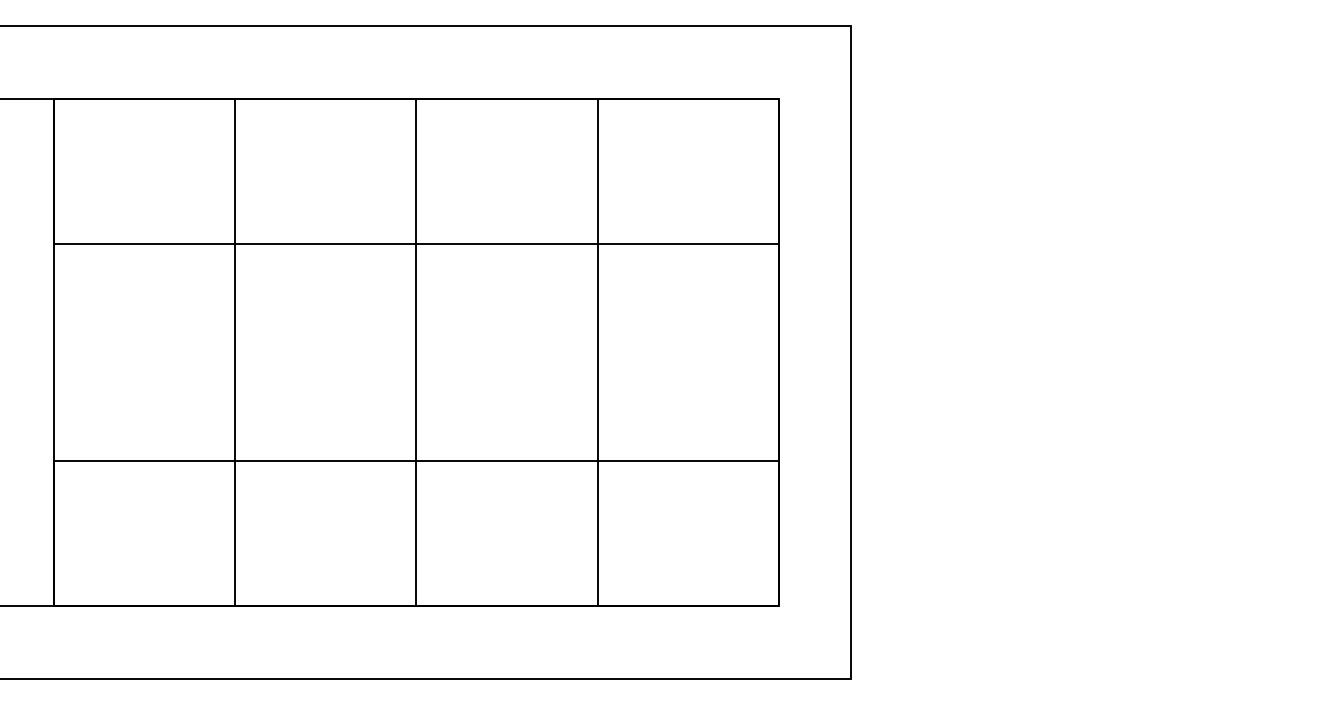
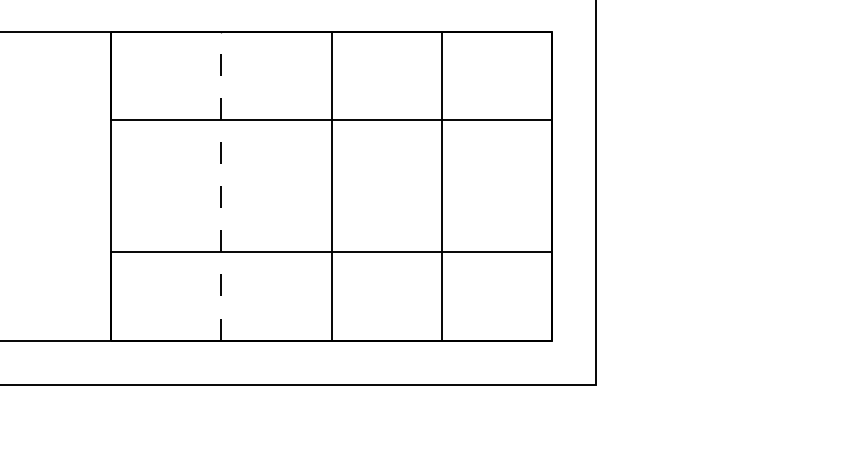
line: (235, 351) -> (221, 185), solid -> dashed

